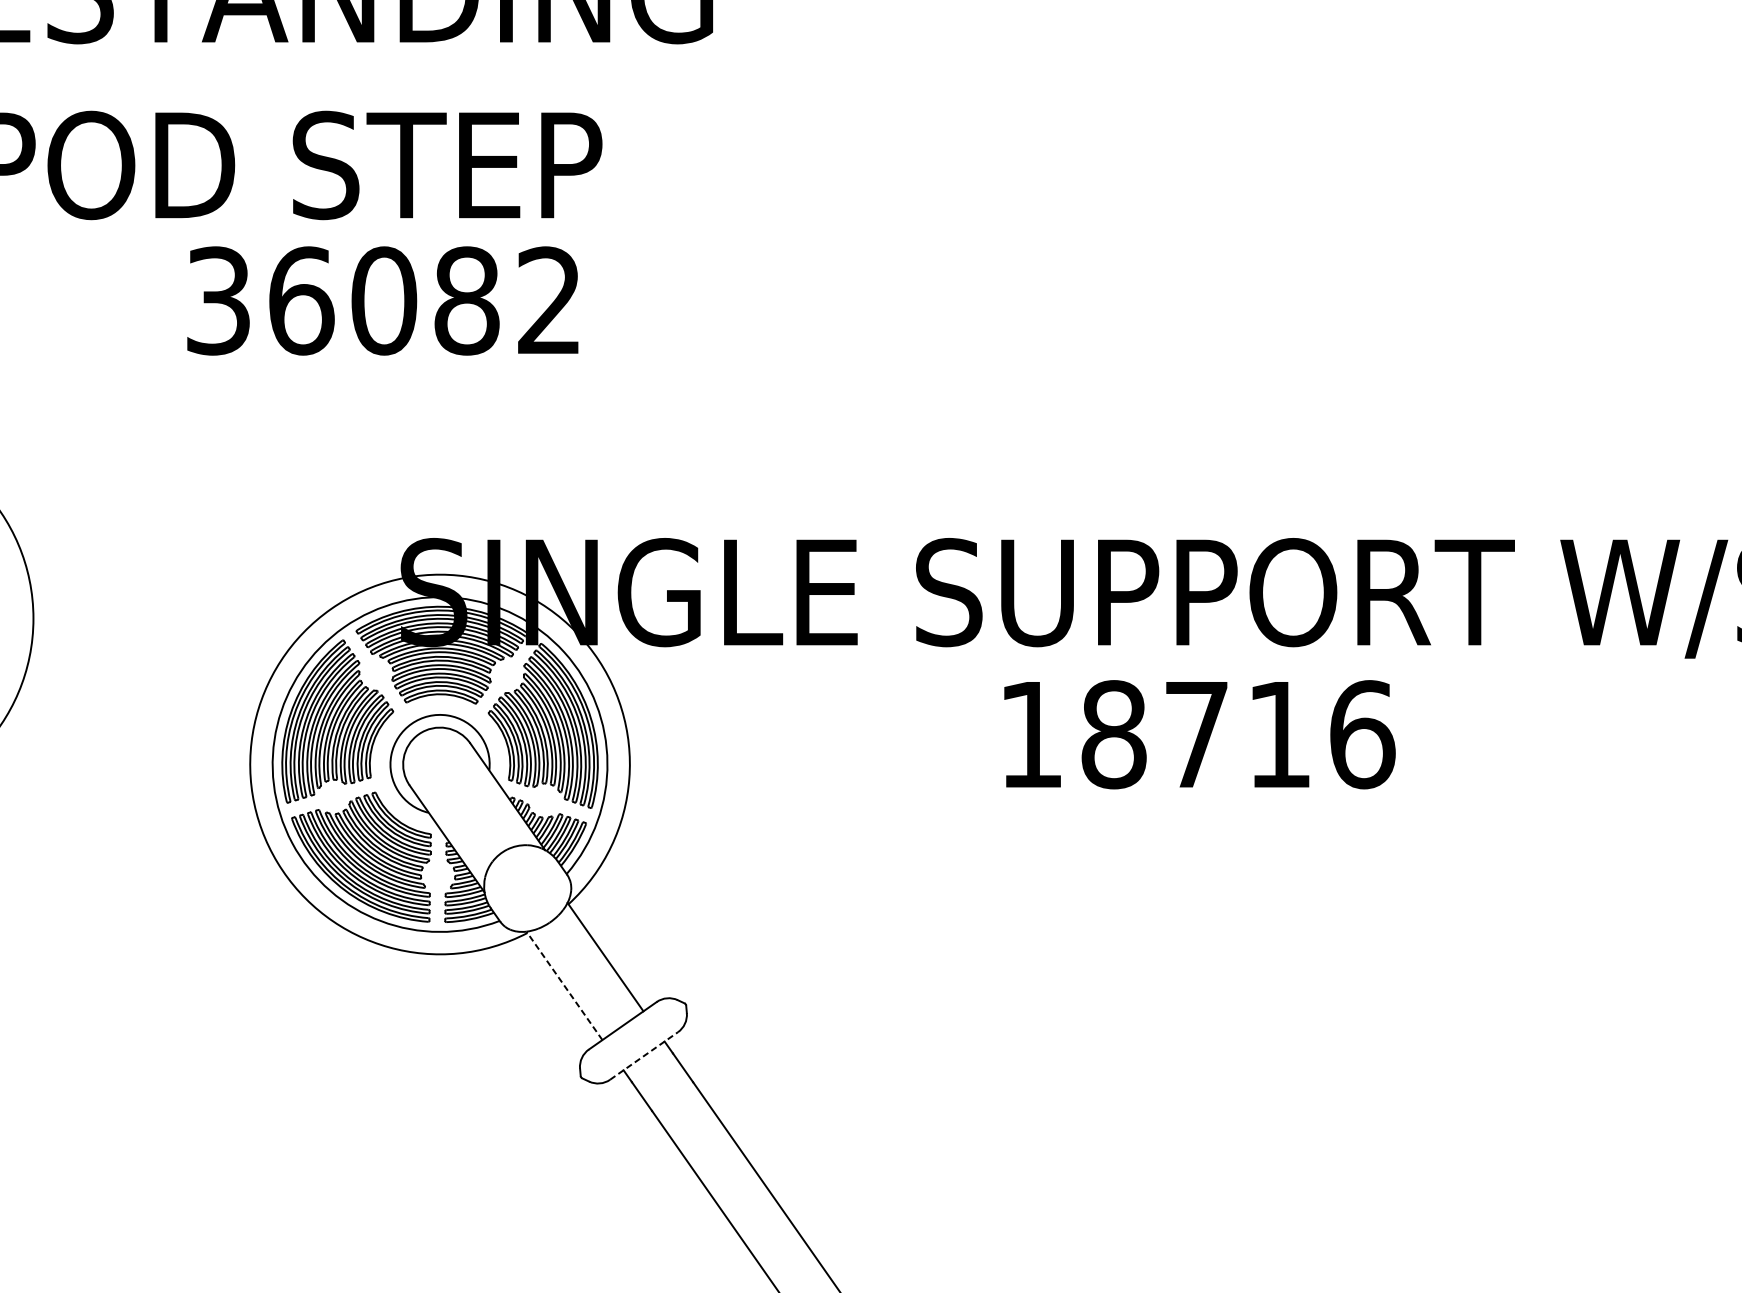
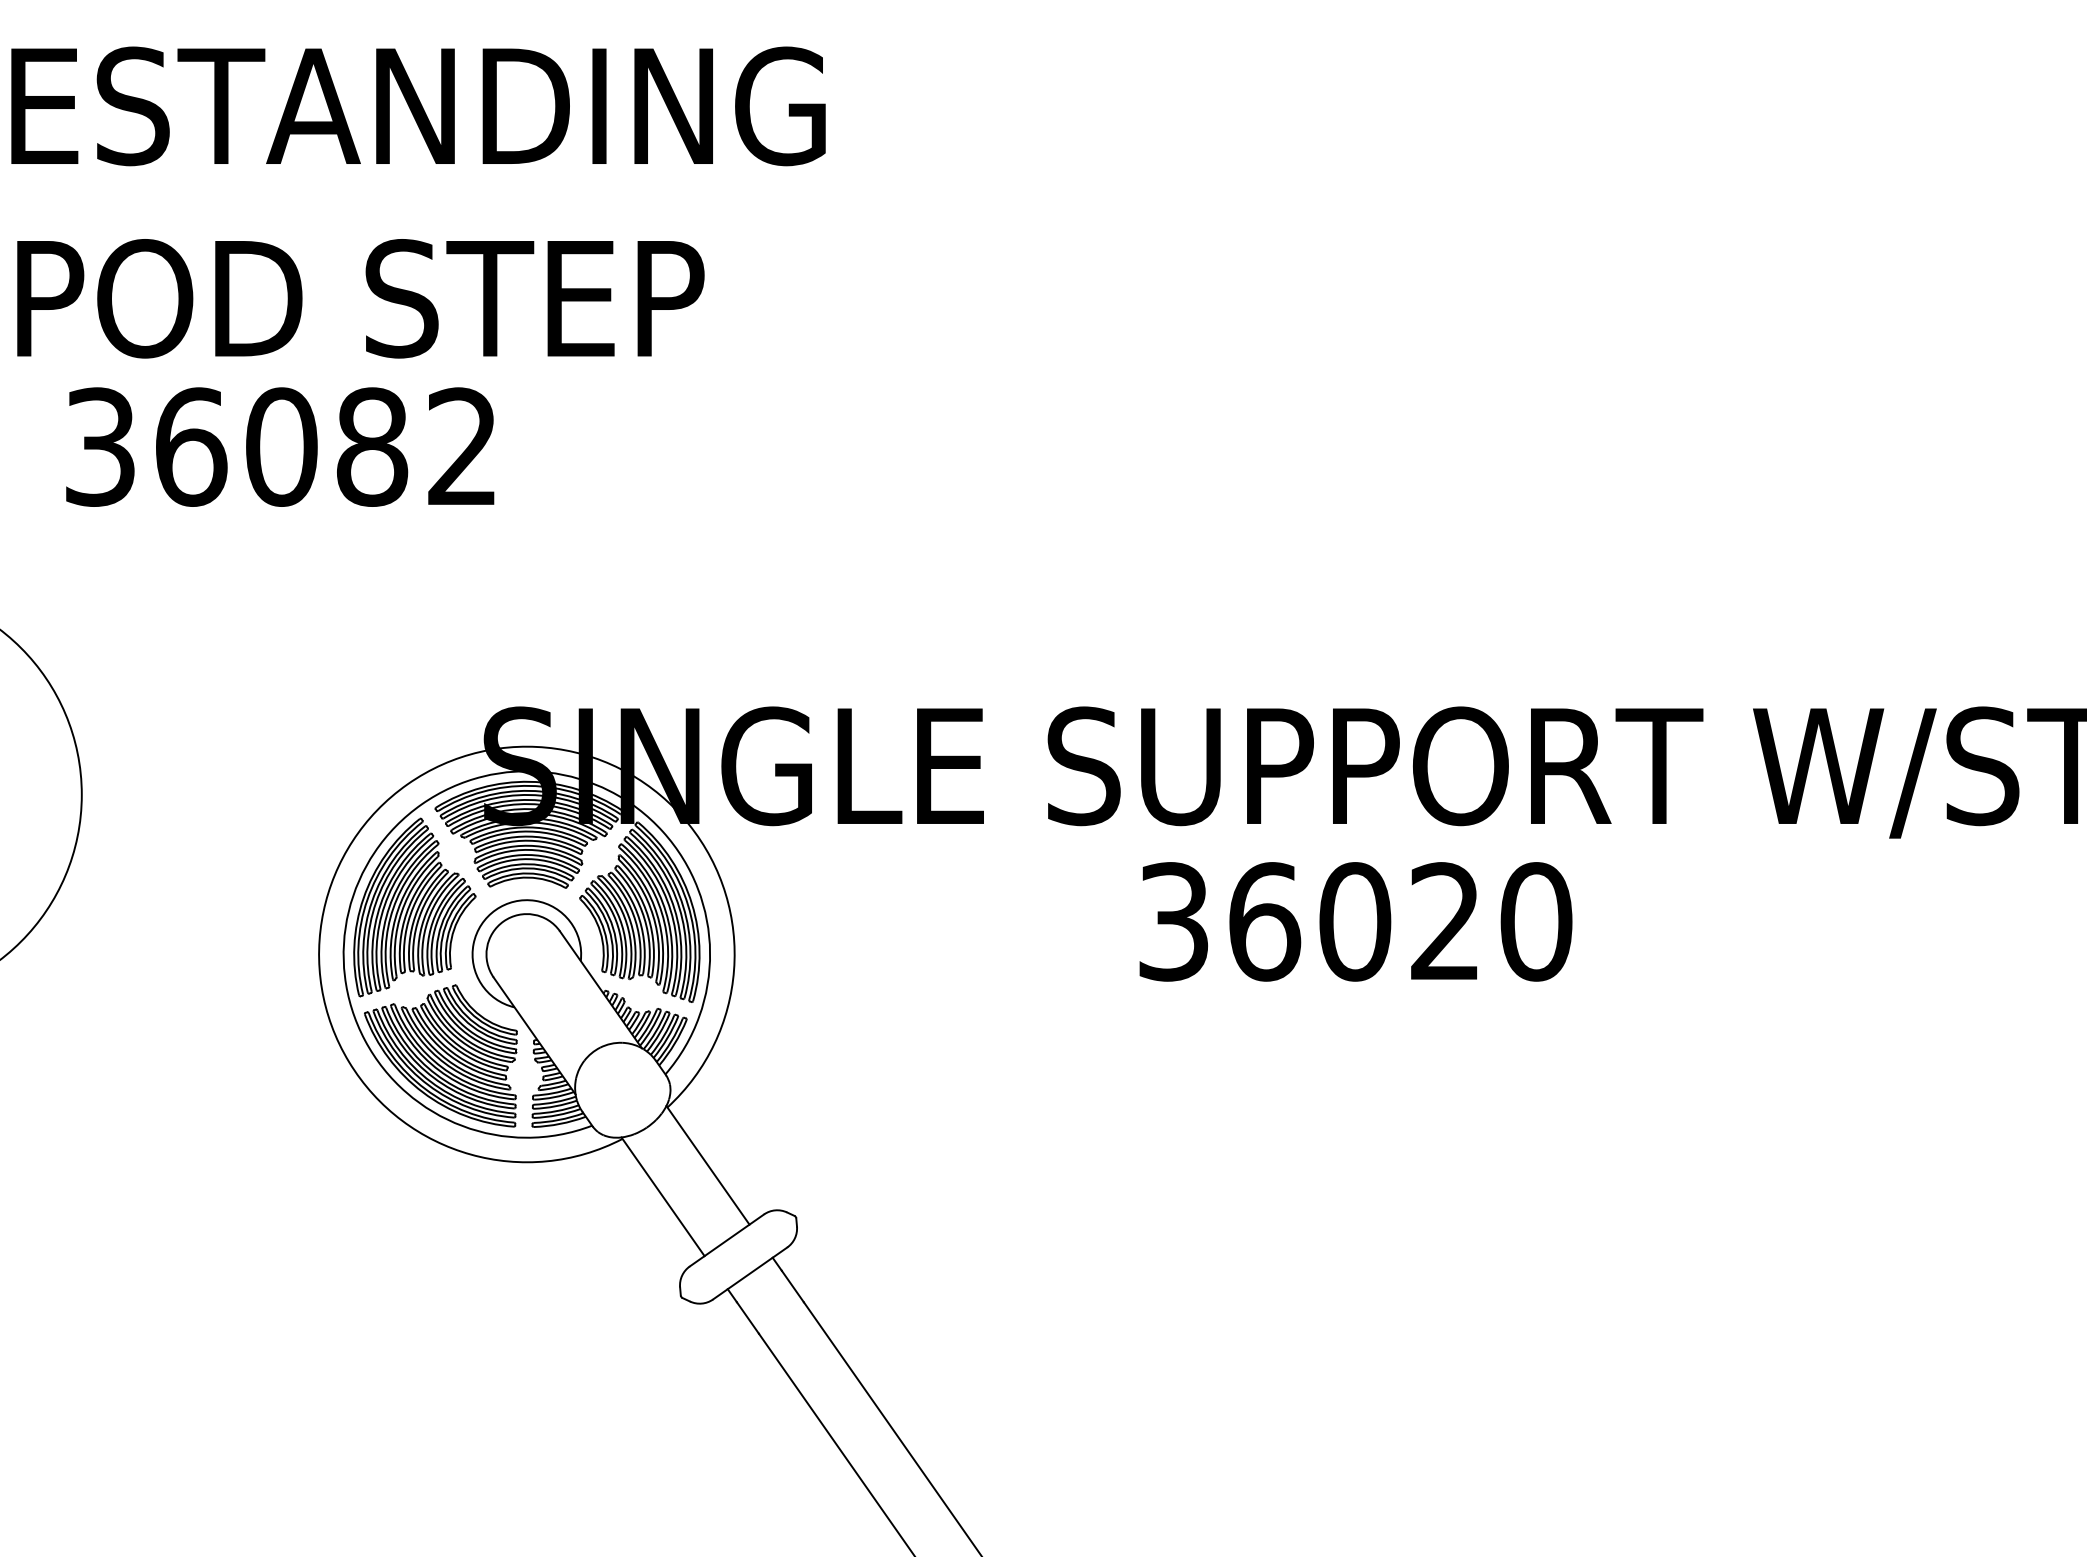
text: (383, 300) -> (280, 446), moved
text: (1197, 734) -> (1355, 921), 18716 -> 36020
line: (563, 985) -> (662, 1196), dashed -> solid
line: (644, 1055) -> (750, 1273), dashed -> solid

